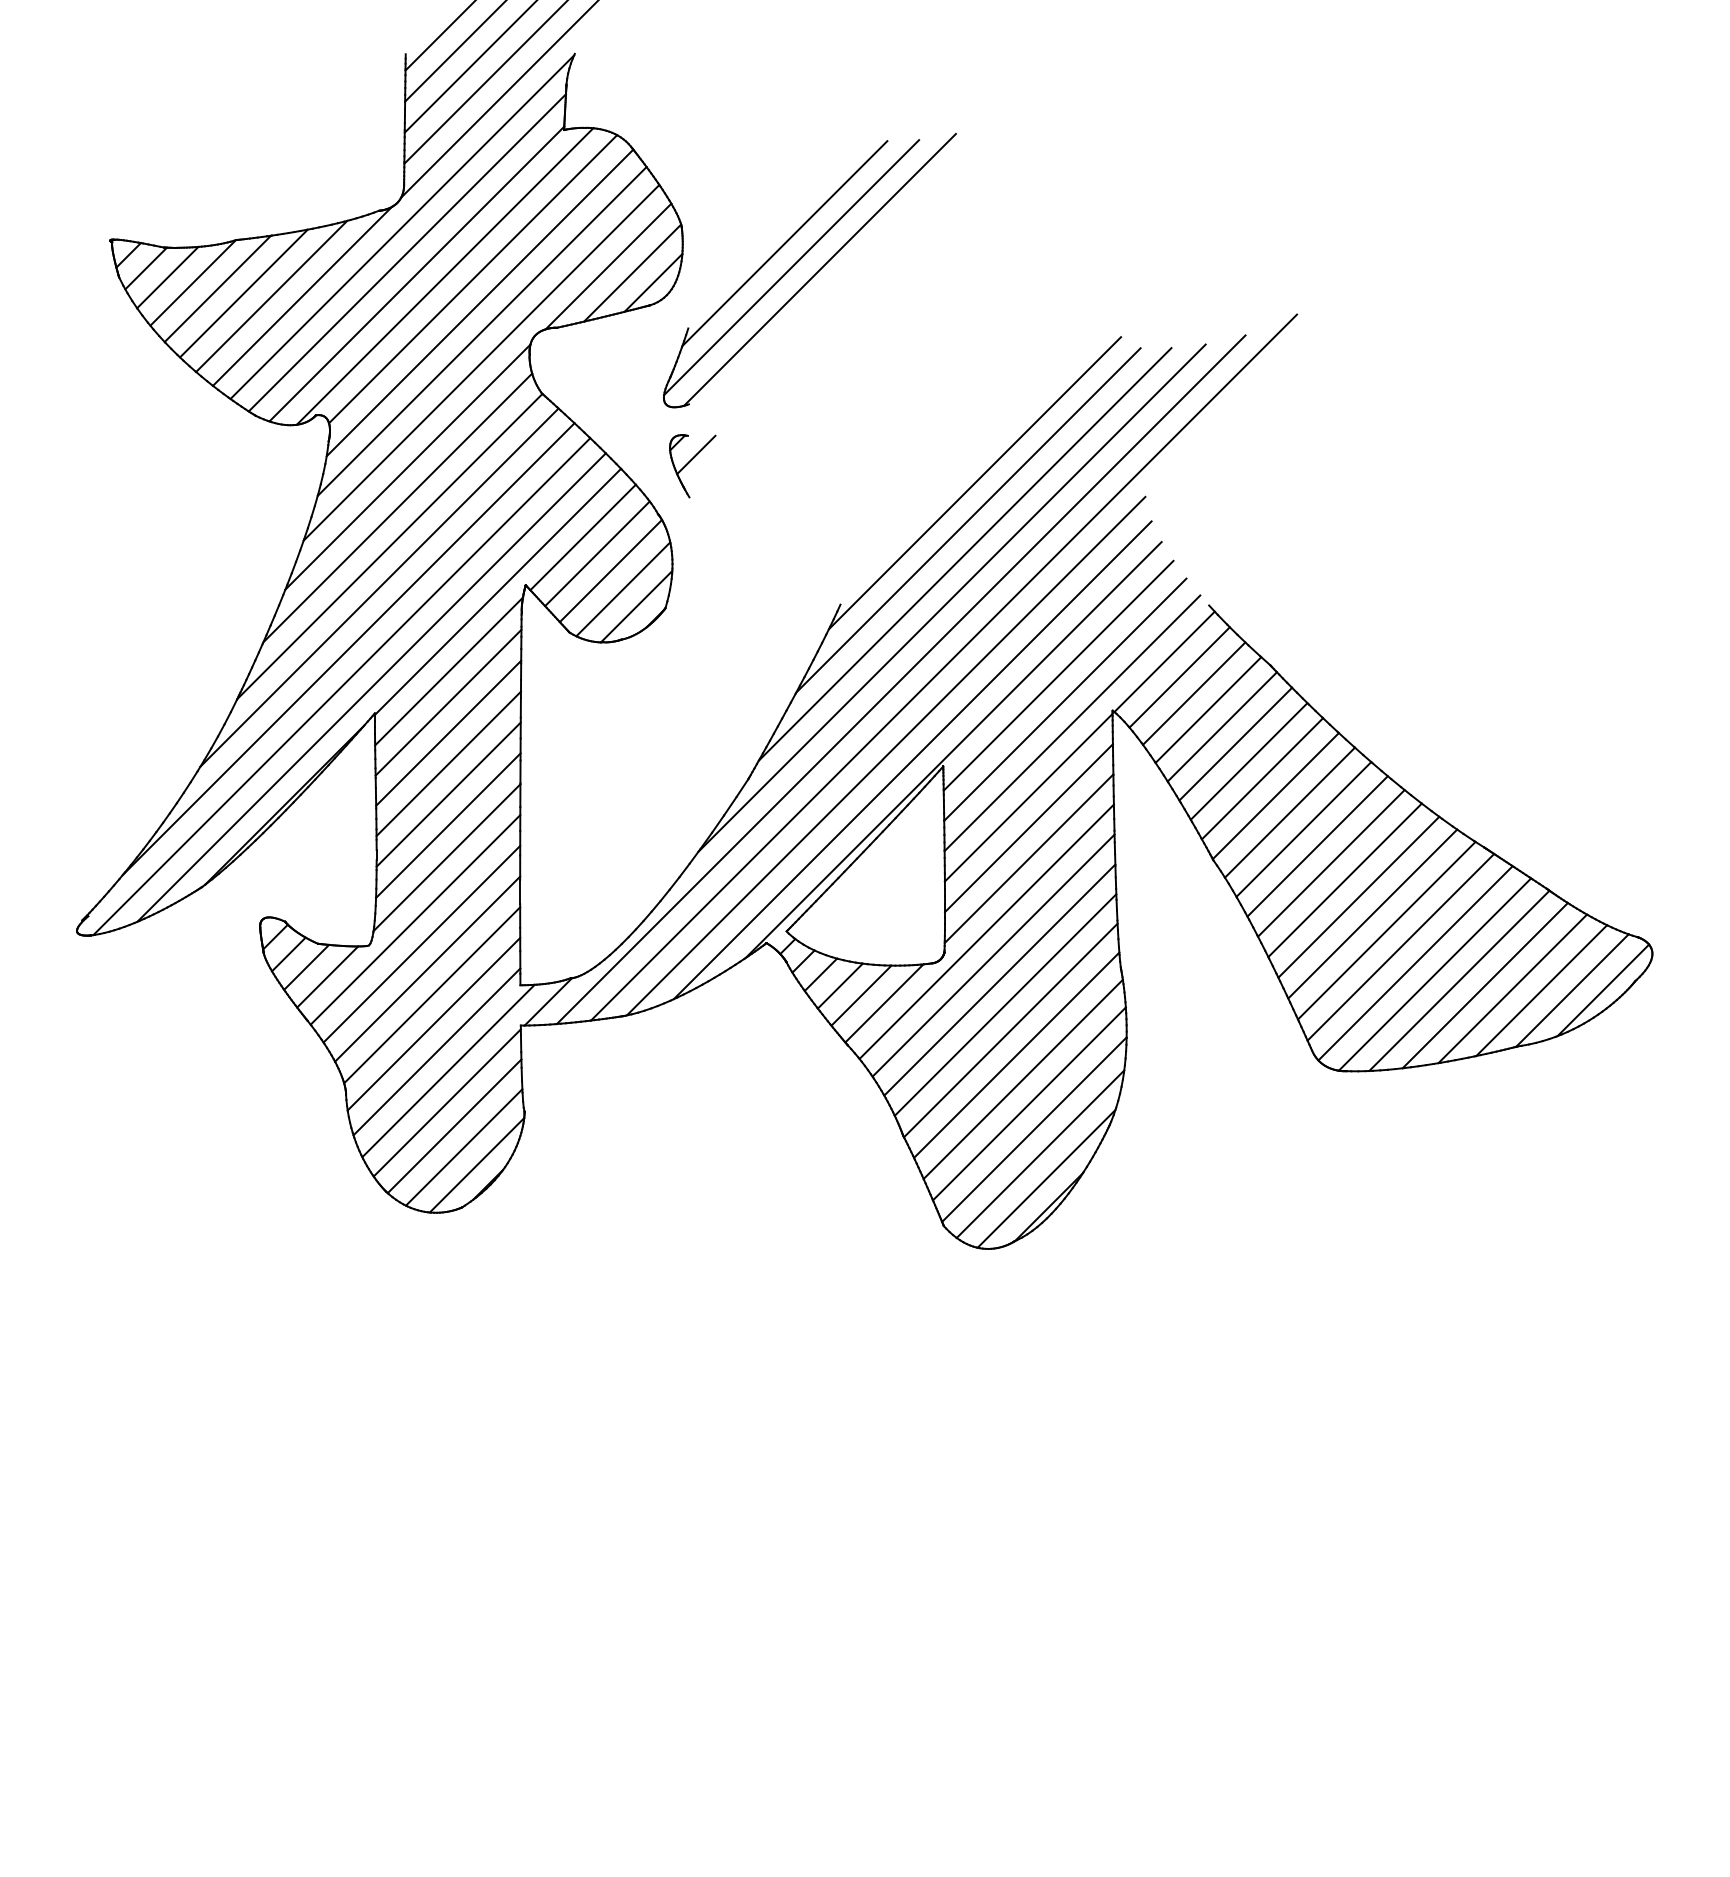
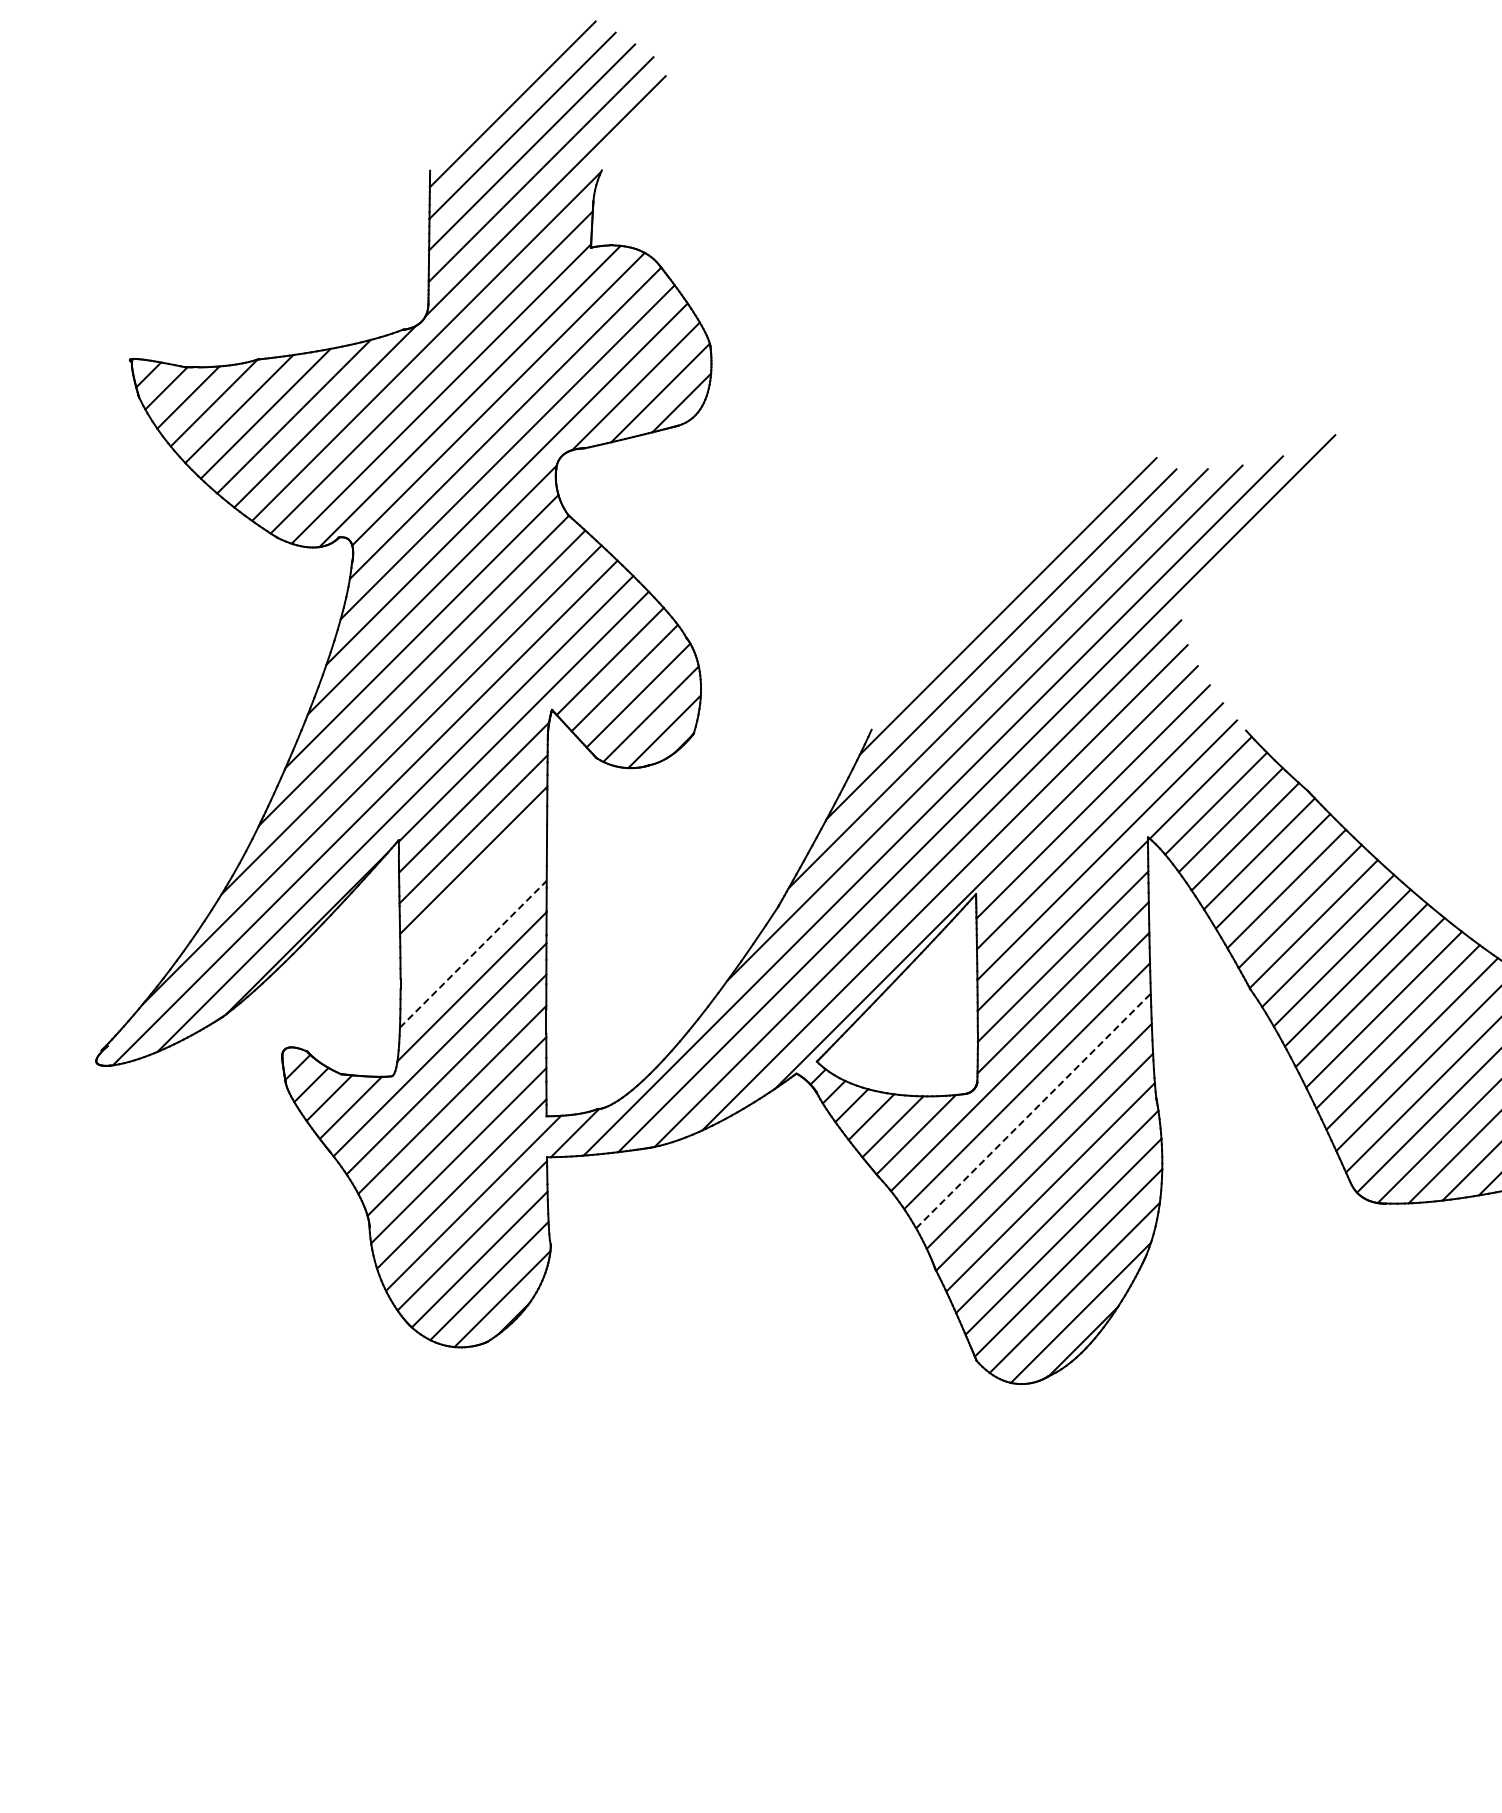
part: (814, 274) -> (845, 394), removed
part: (692, 466) -> (721, 589), removed
line: (448, 763) -> (473, 891), removed
line: (448, 794) -> (473, 922), removed
line: (448, 825) -> (473, 954), solid -> dashed
line: (1000, 979) -> (1034, 1110), solid -> dashed

